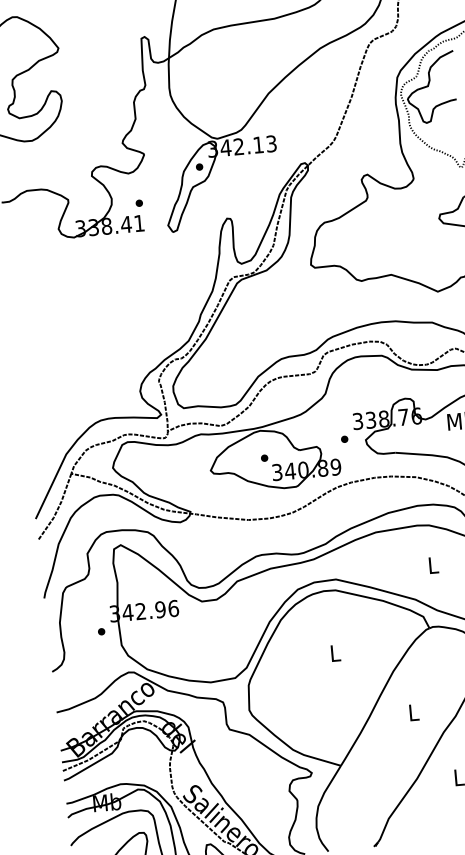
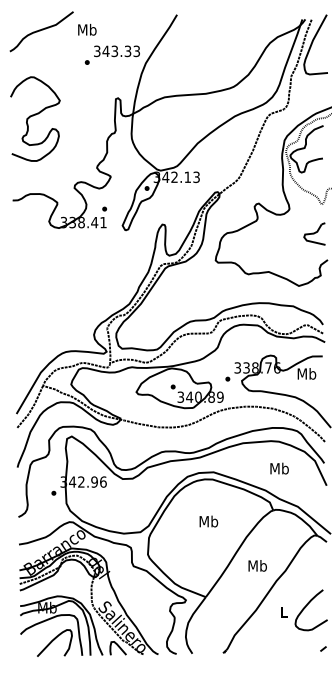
text: (433, 565) -> (279, 468), L -> Mb
text: (334, 653) -> (208, 521), L -> Mb
text: (413, 711) -> (257, 565), L -> Mb

